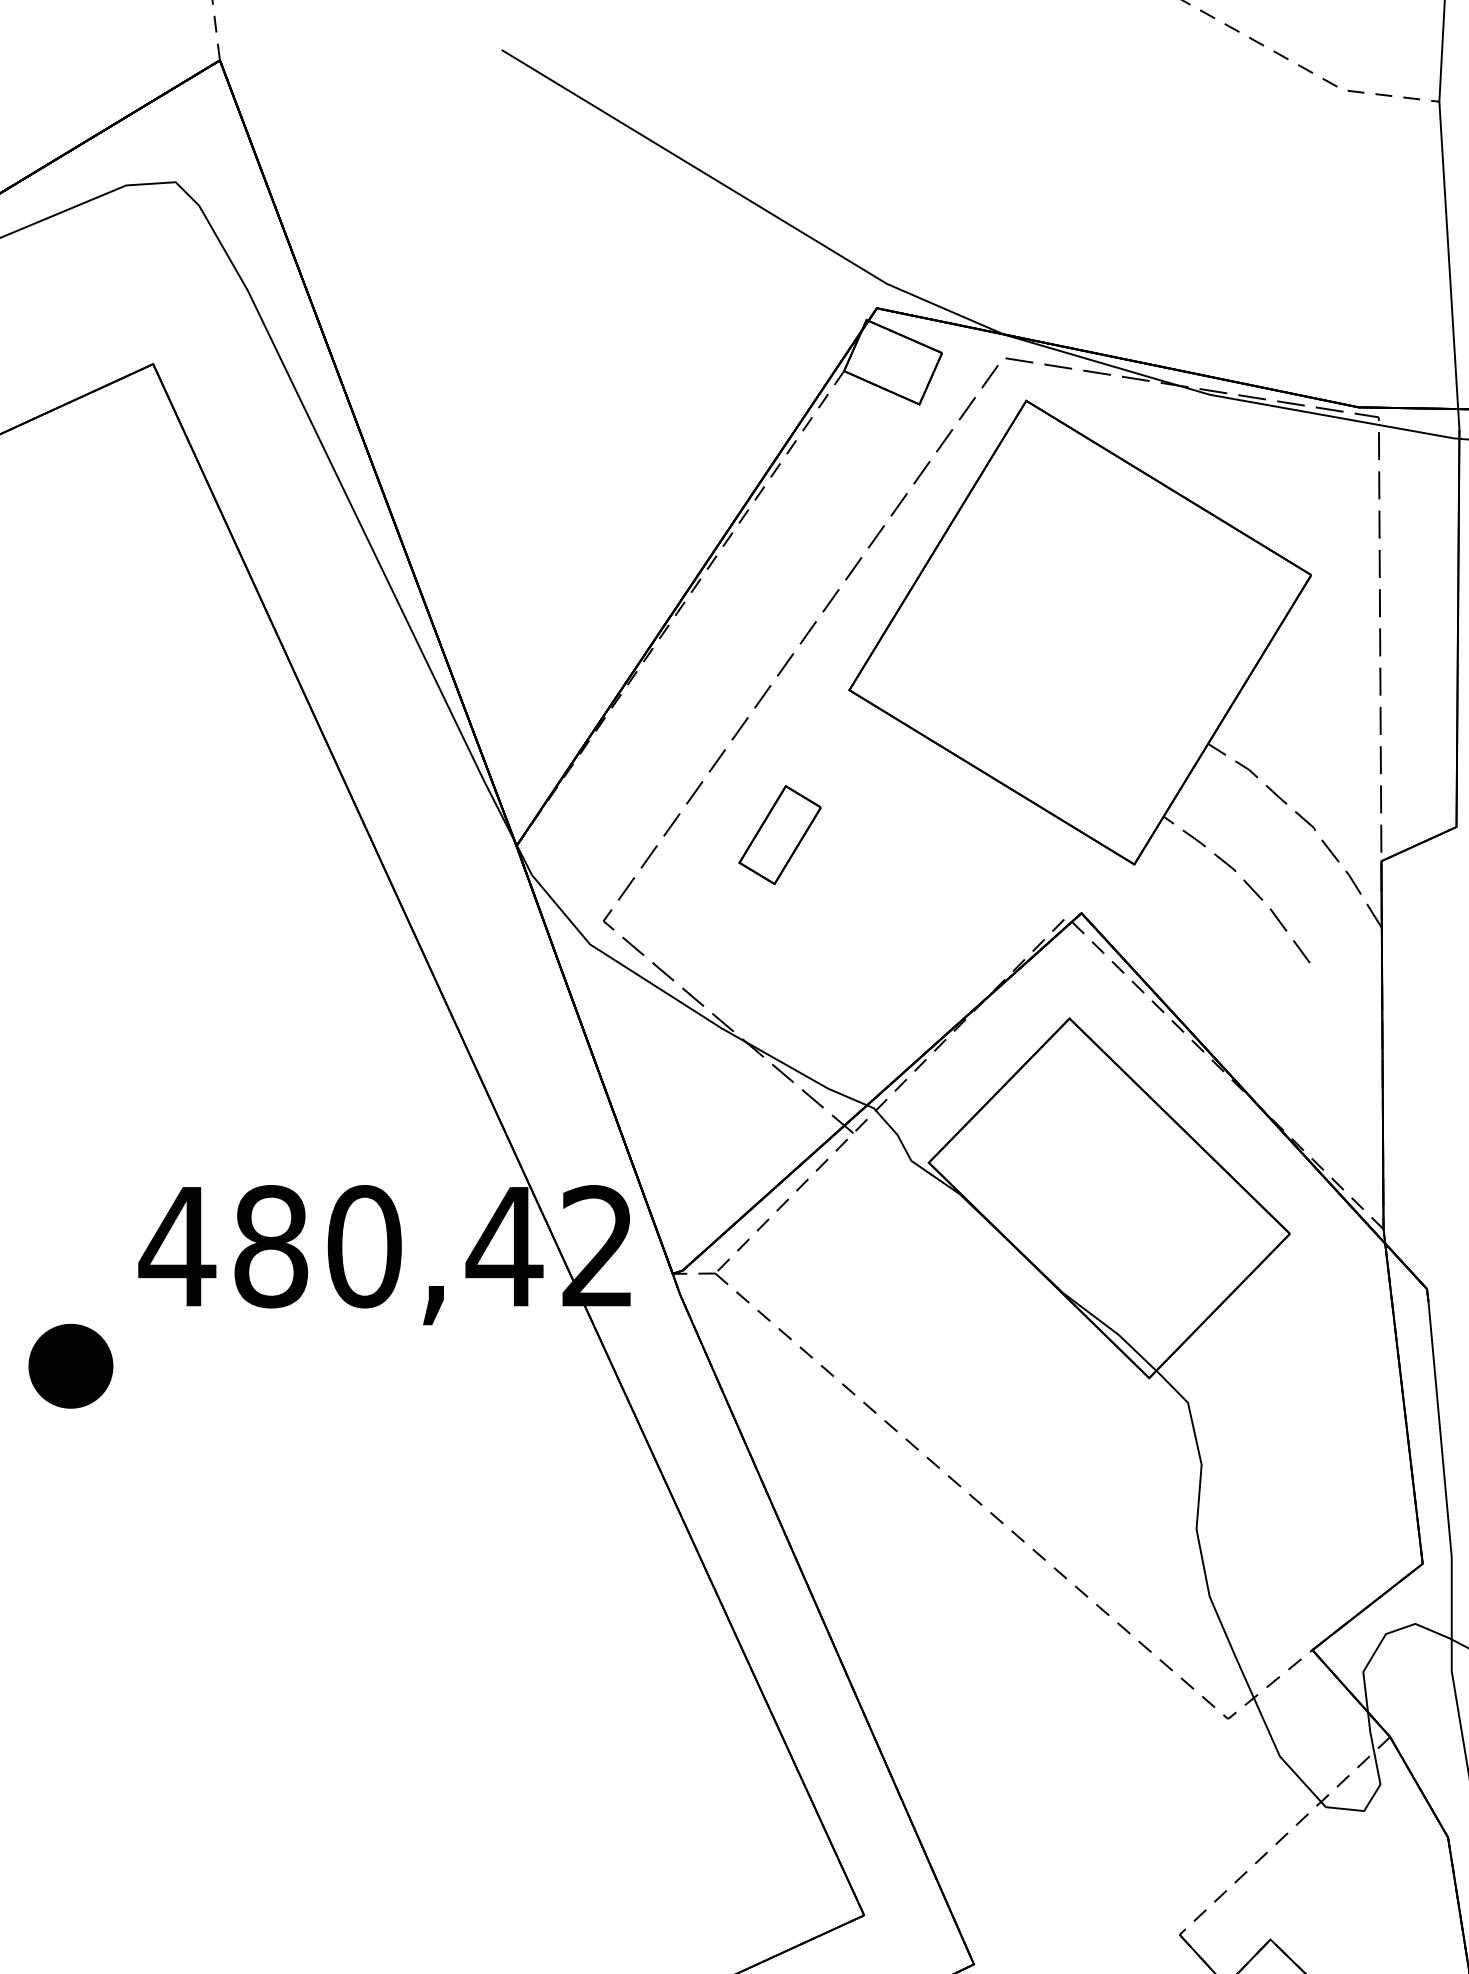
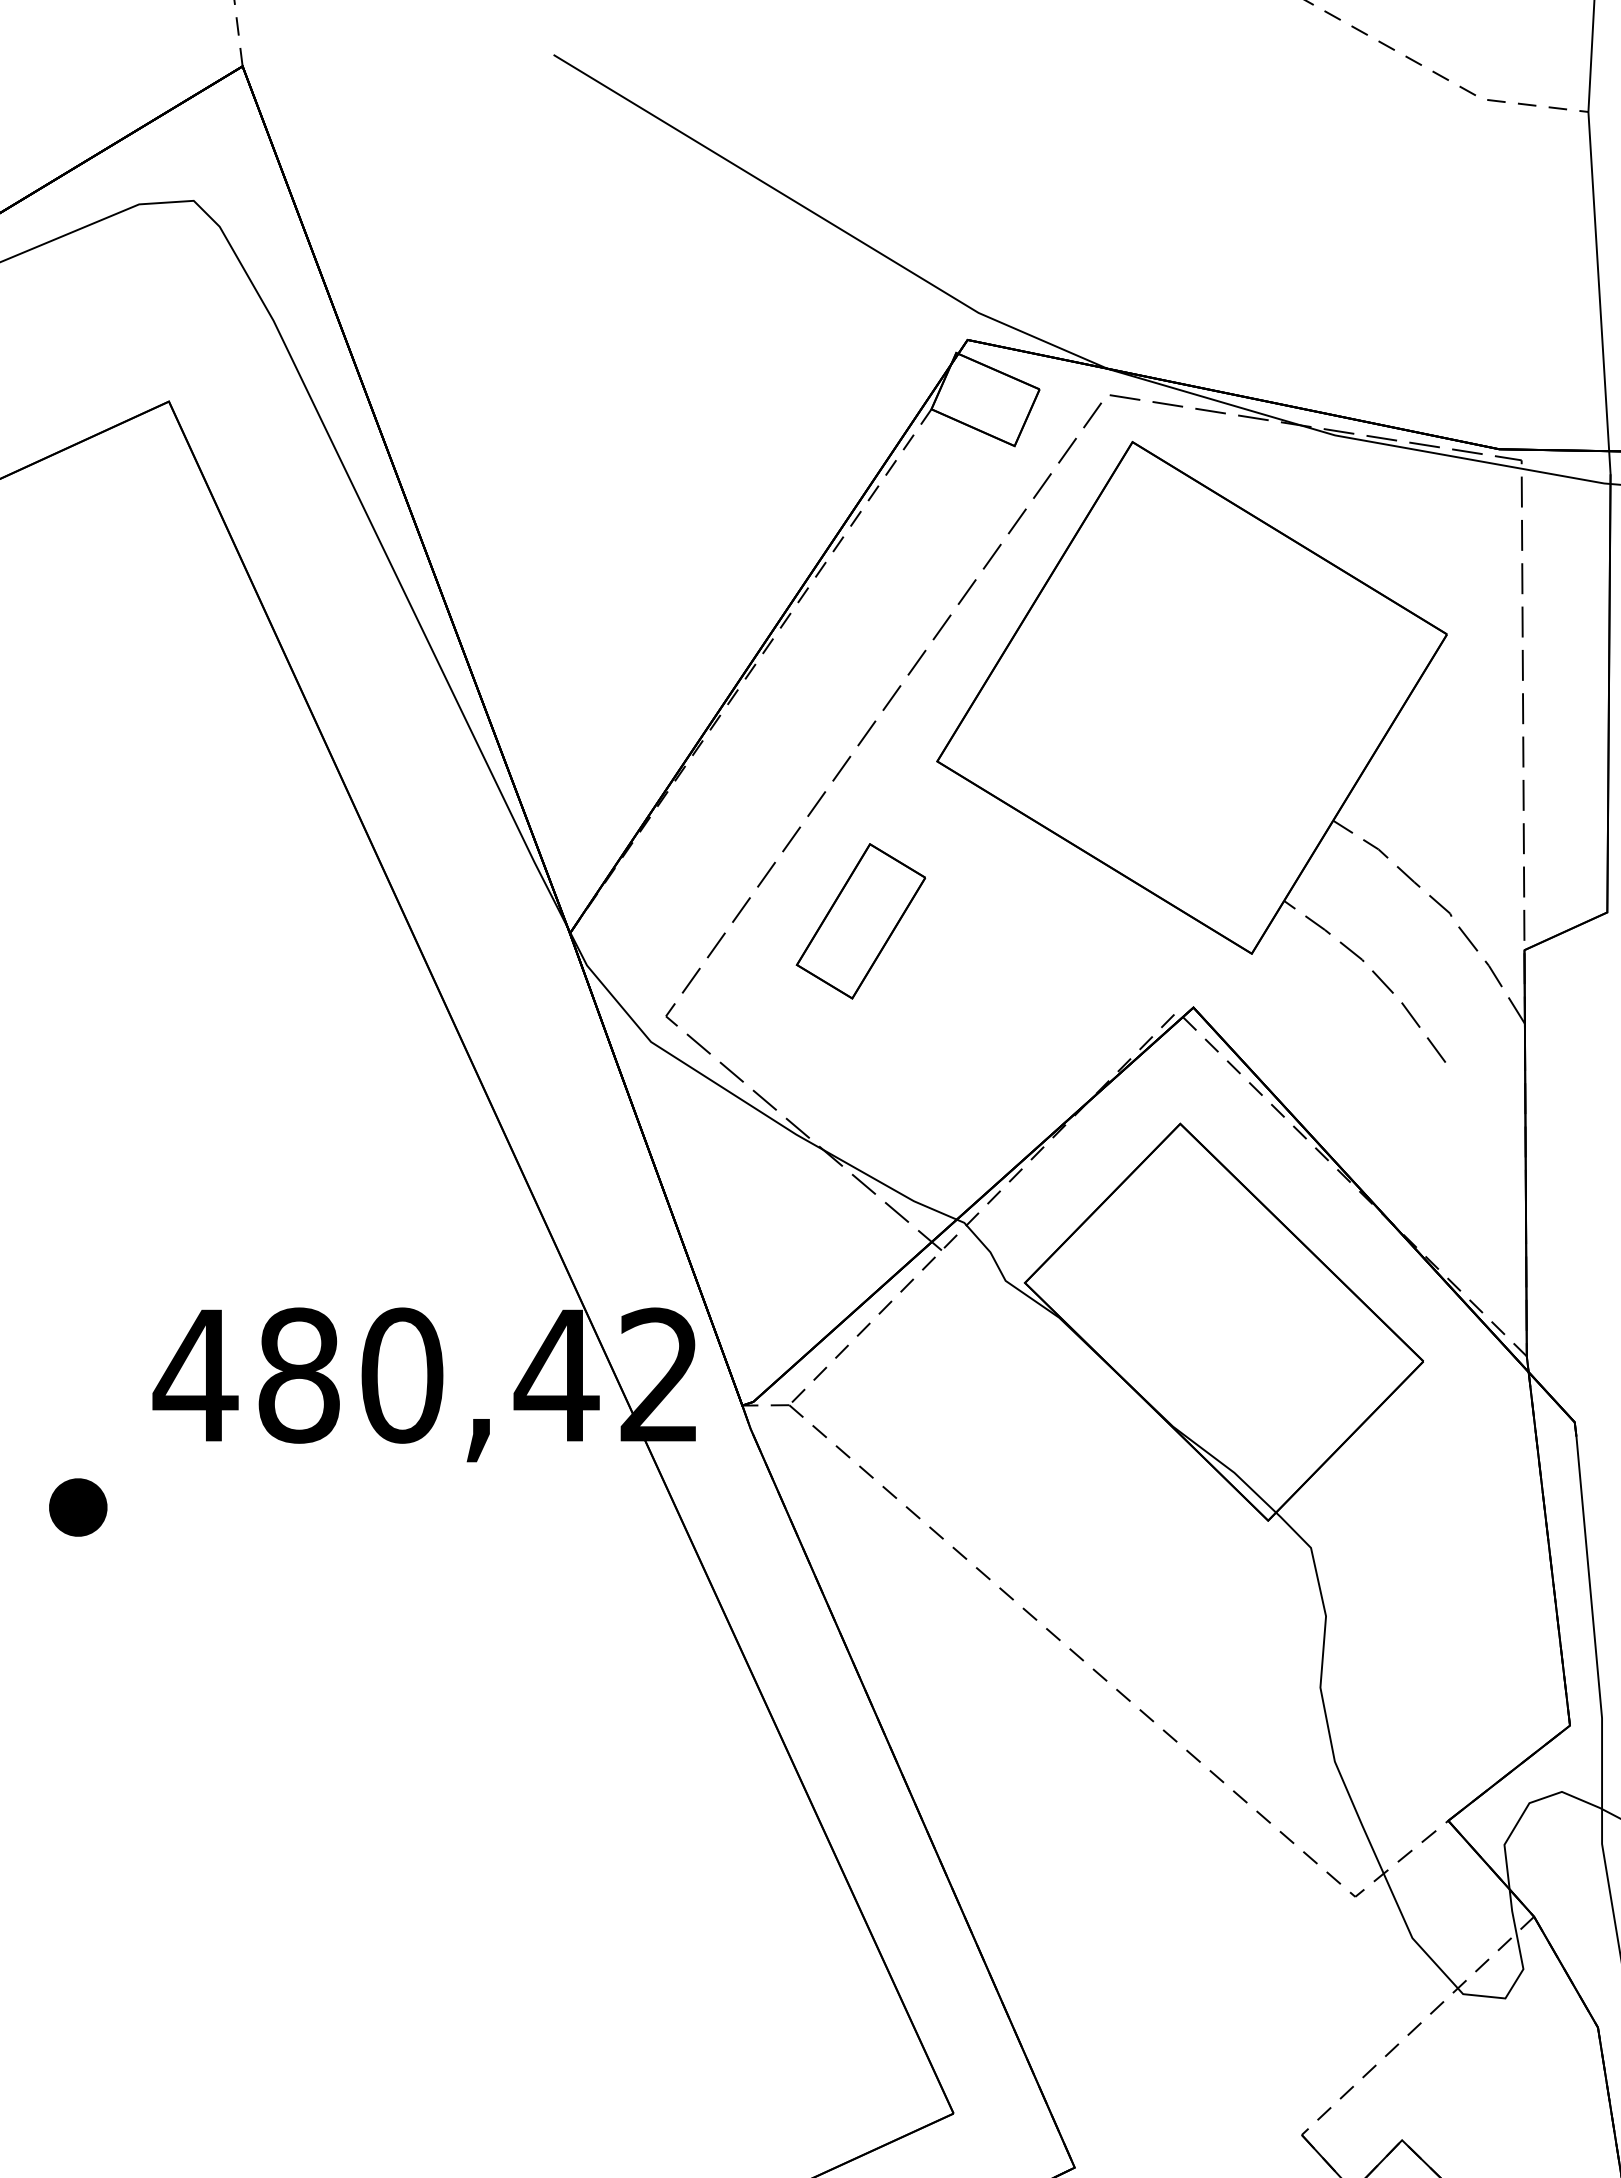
part: (779, 835) -> (860, 921), size x1.43
part: (71, 1366) -> (78, 1507), size x0.62

